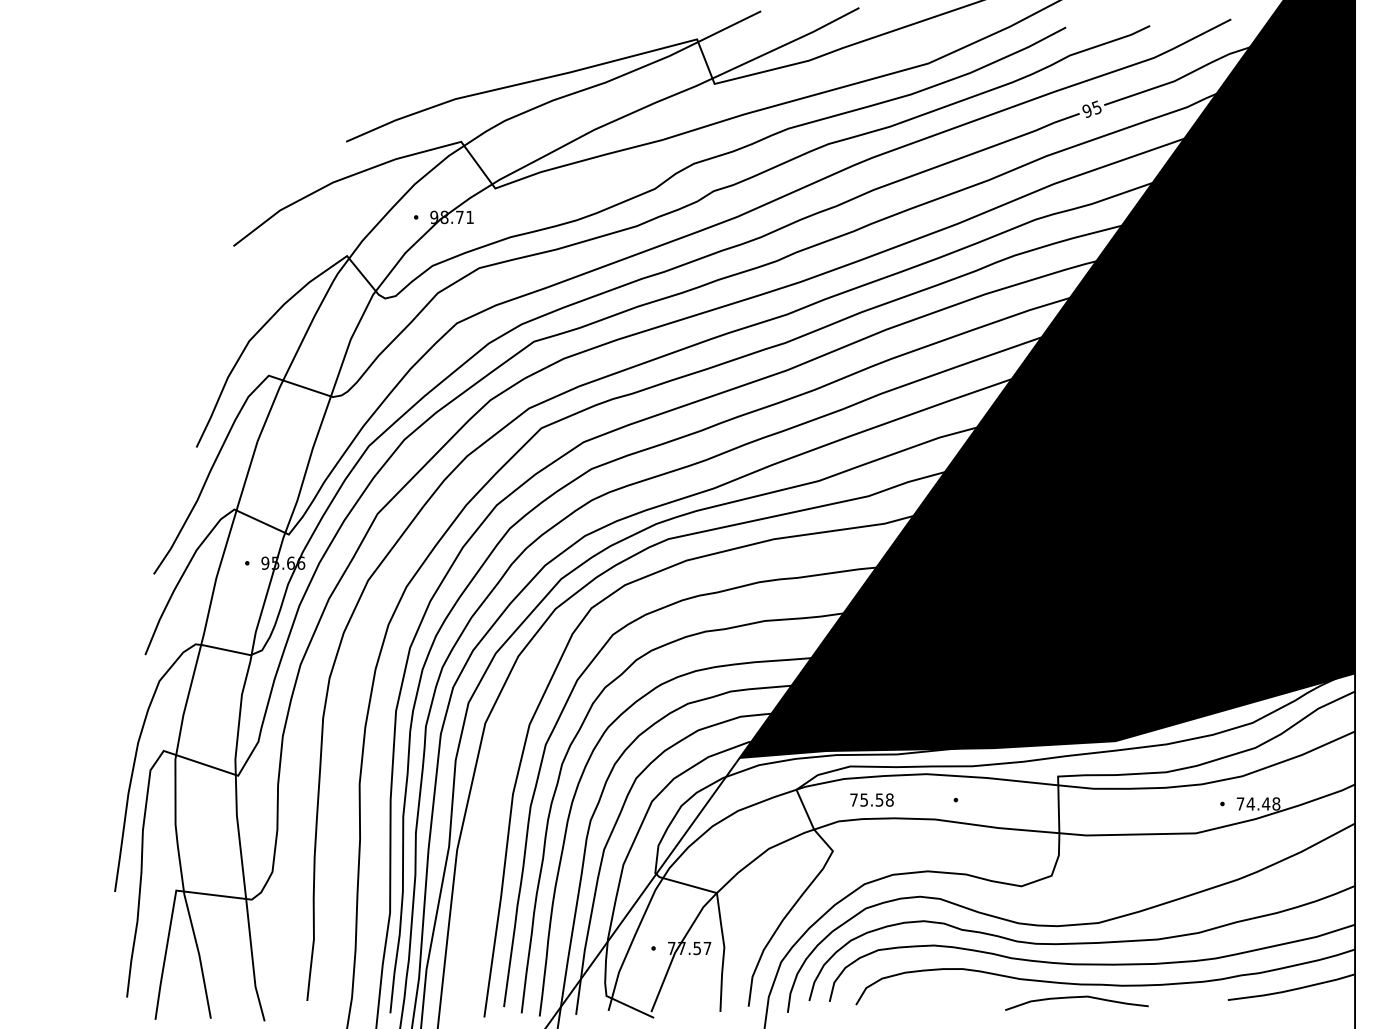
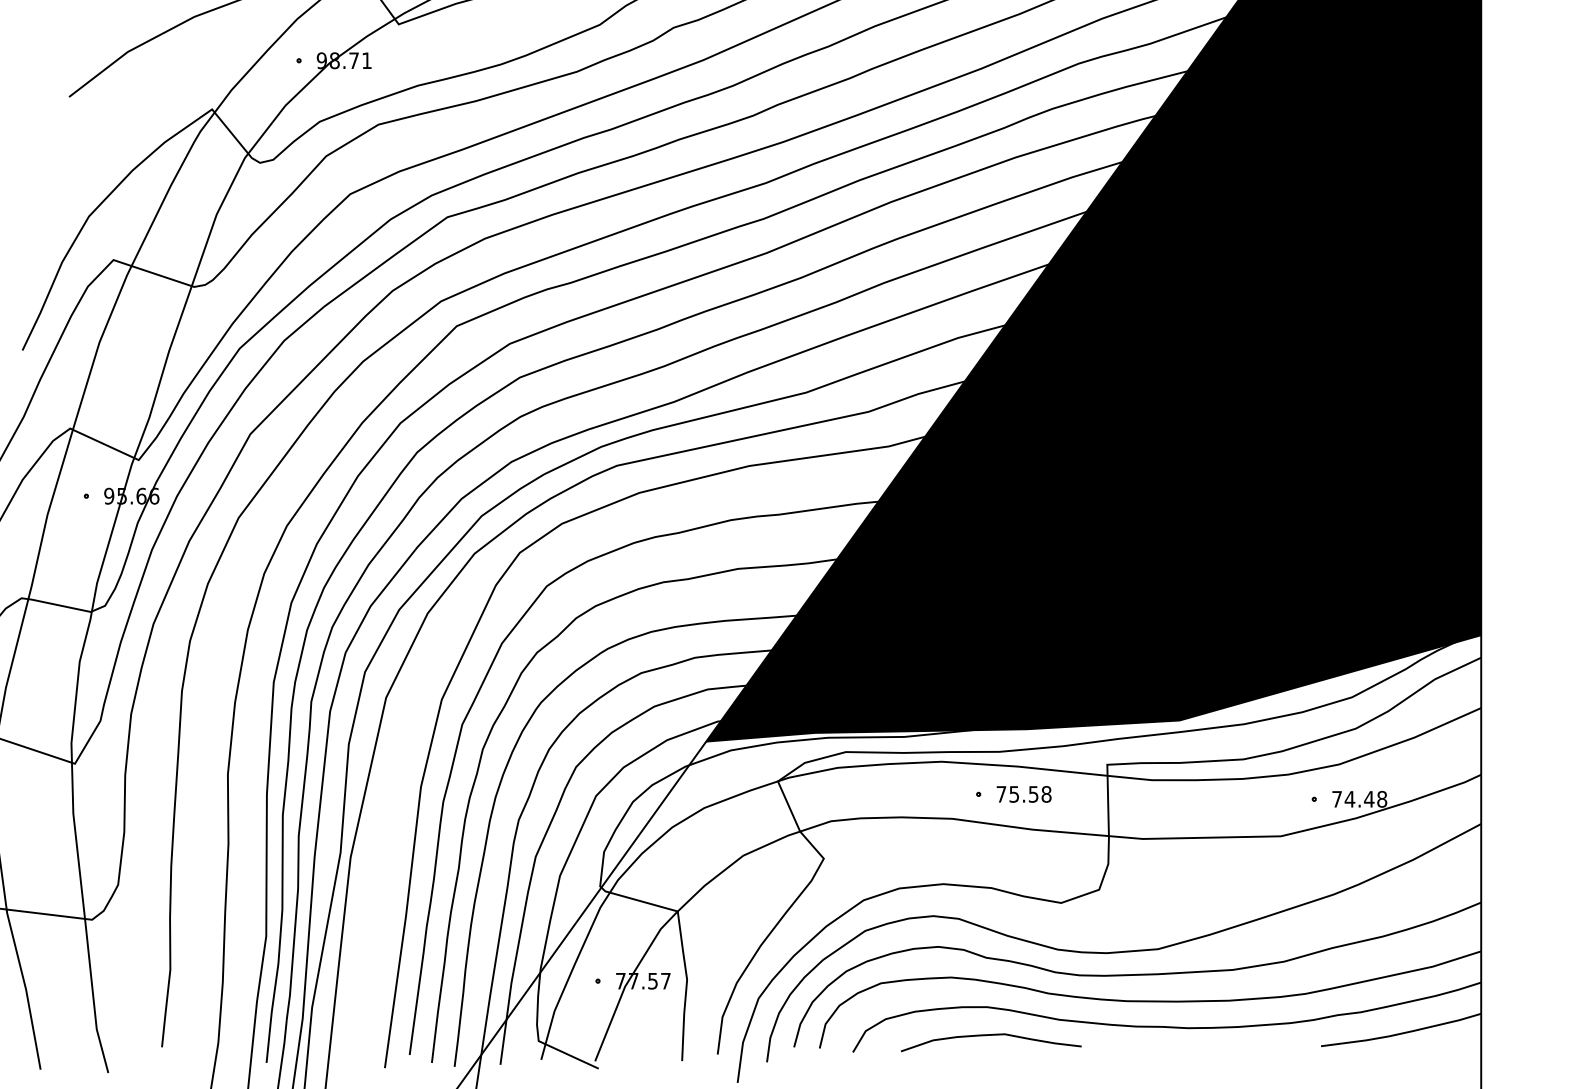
text: (871, 799) -> (1023, 793), moved
curve: (1075, 998) -> (989, 1036), moved

